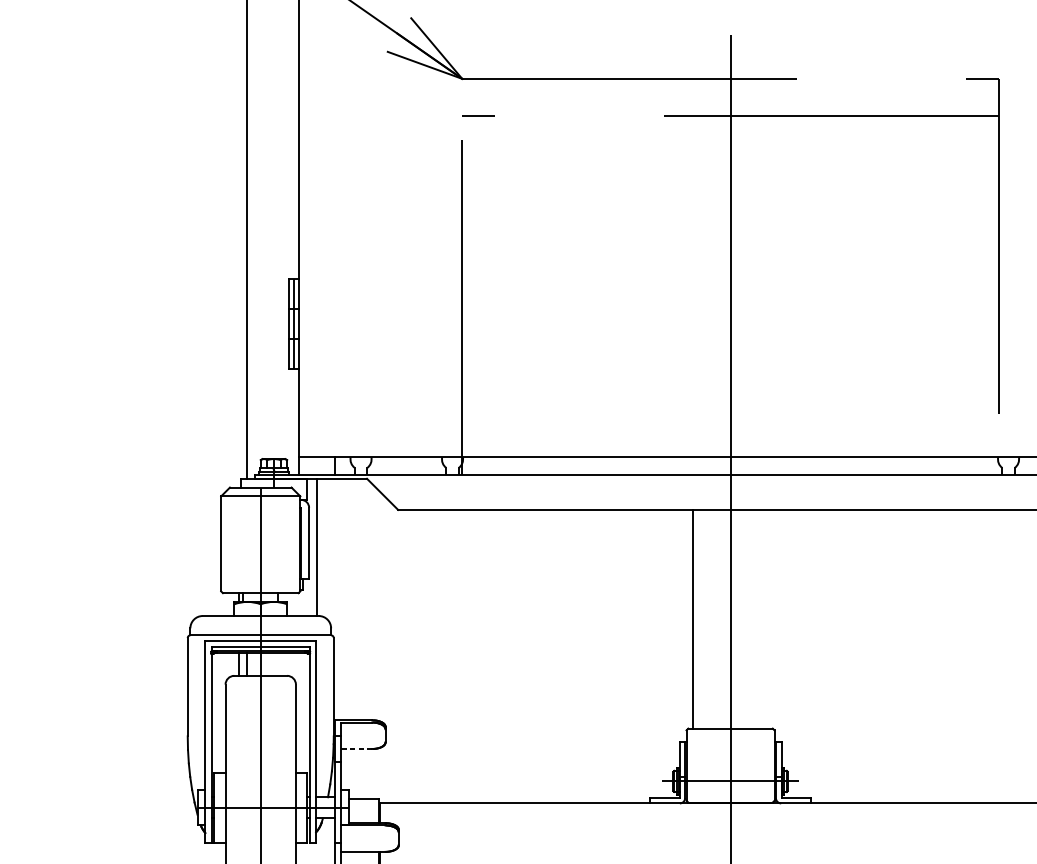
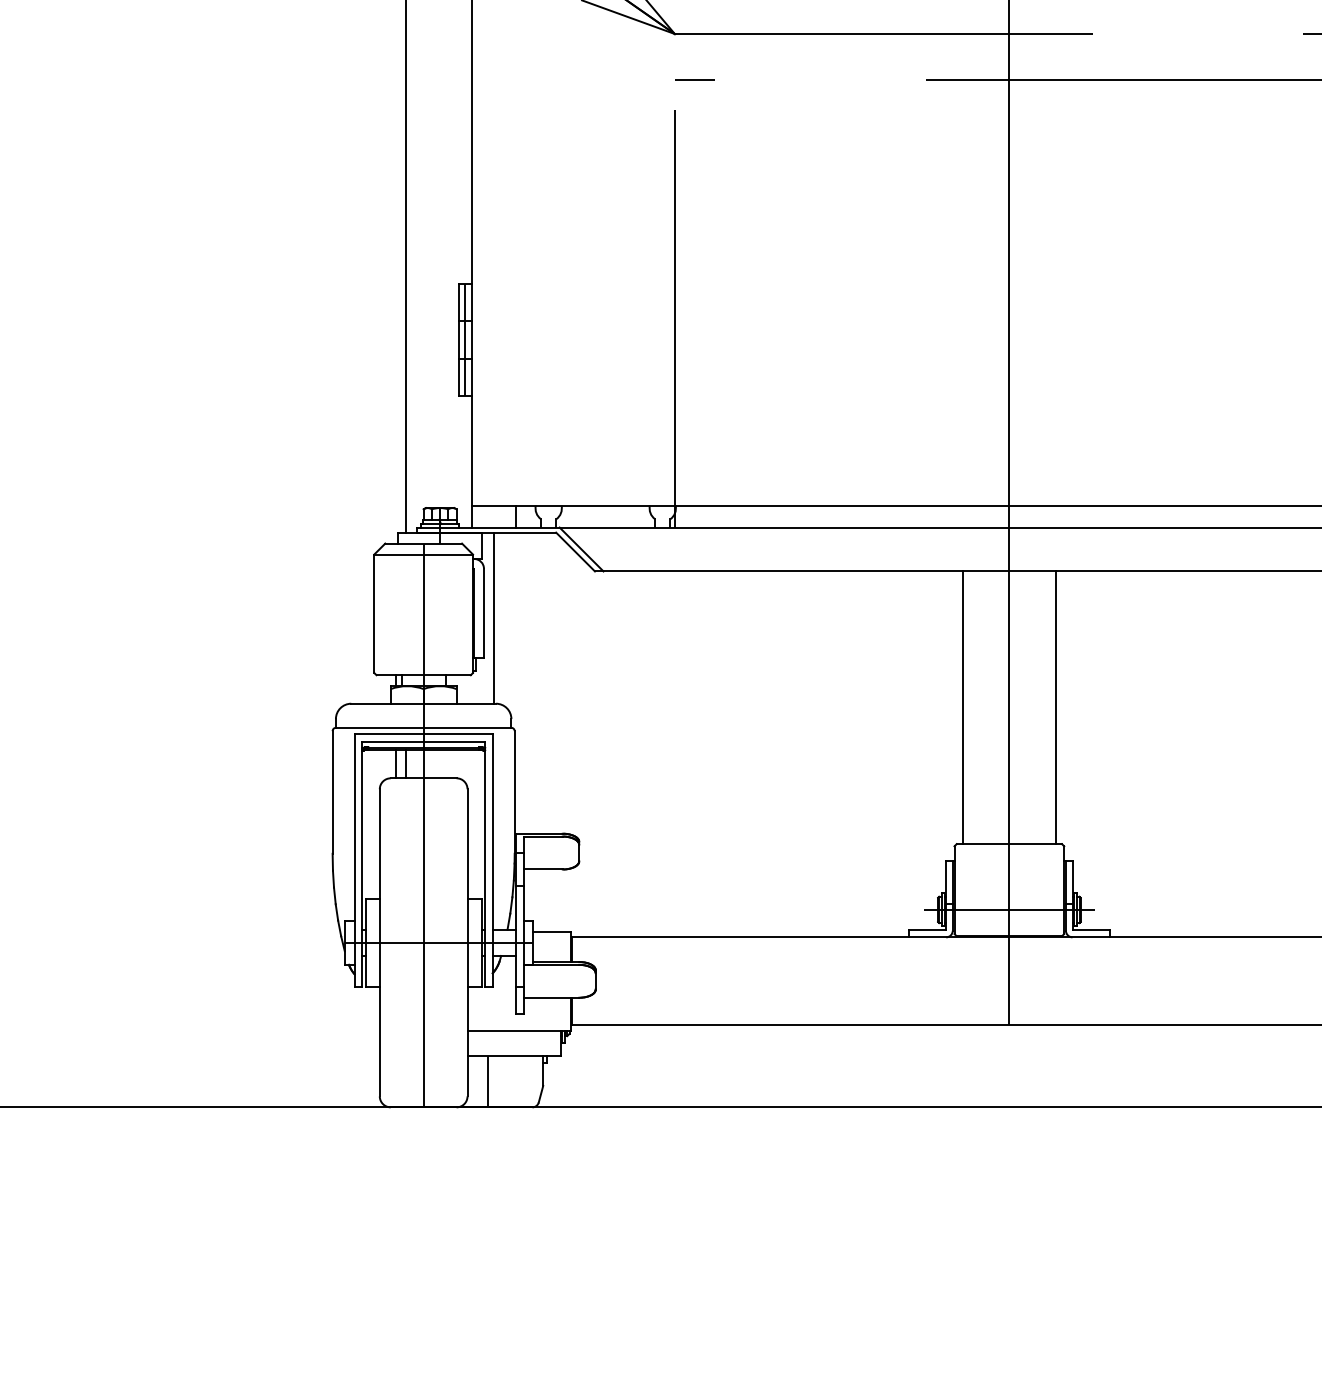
line: (387, 492) -> (581, 549), added
line: (768, 619) -> (1056, 707), added
line: (356, 748) -> (543, 869), dashed -> solid

